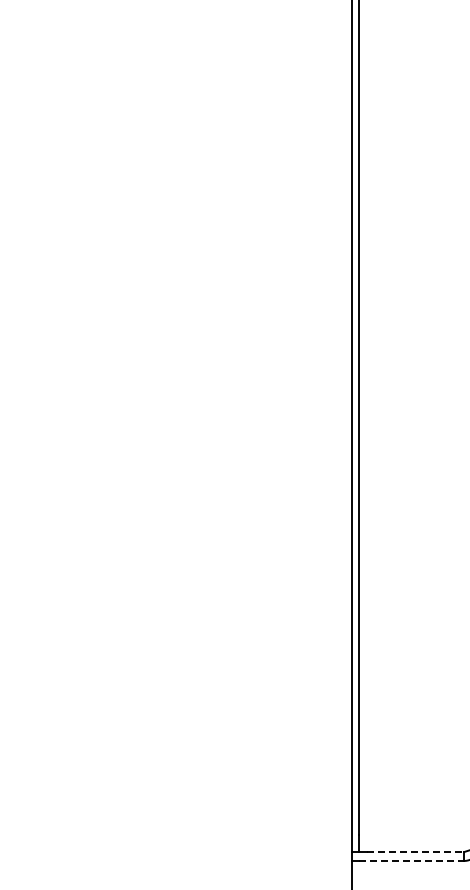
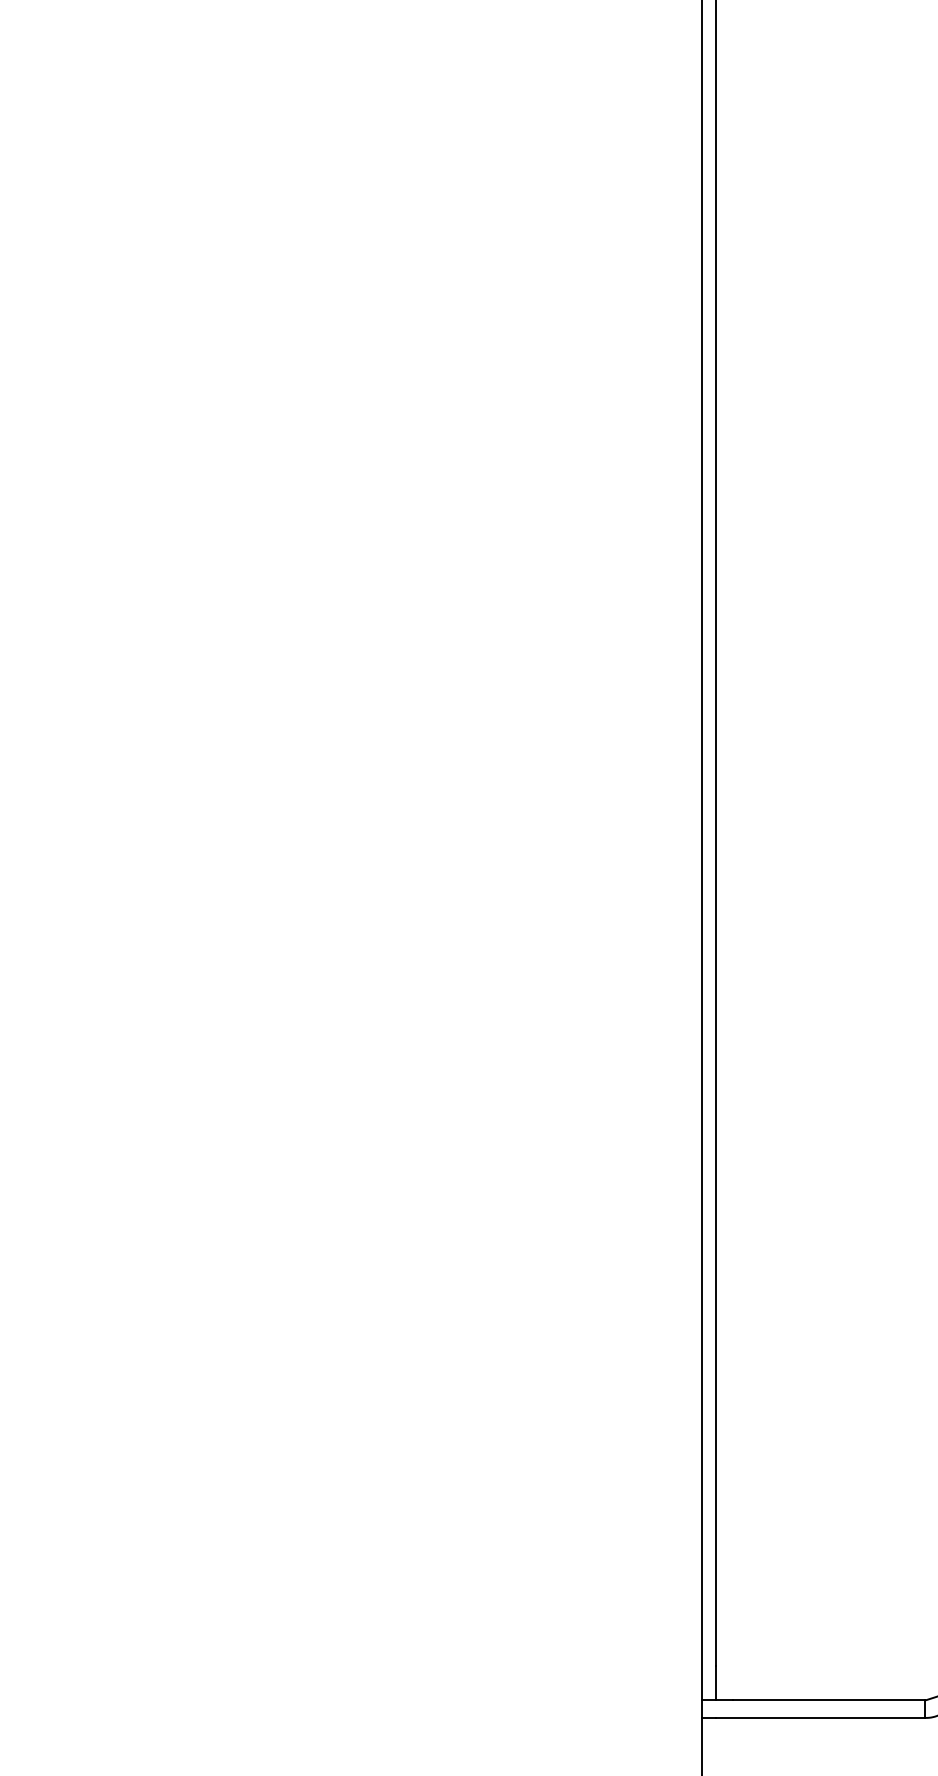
line: (415, 852) -> (829, 1701), dashed -> solid
line: (411, 860) -> (821, 1717), dashed -> solid

